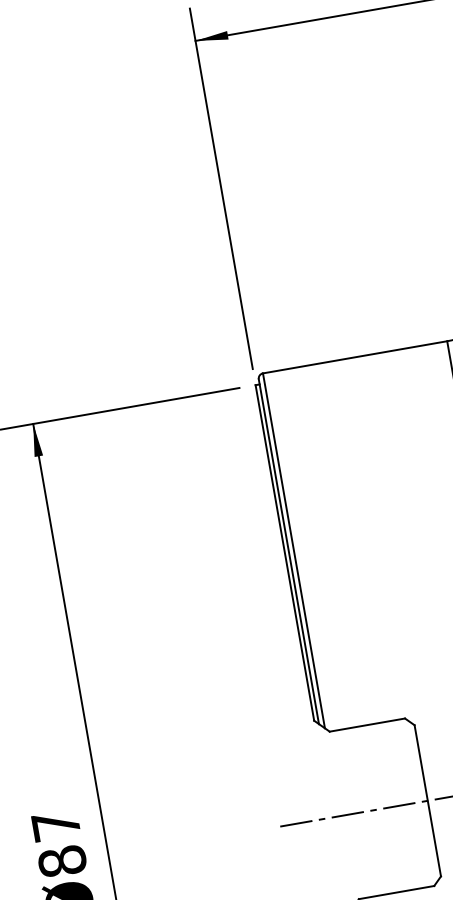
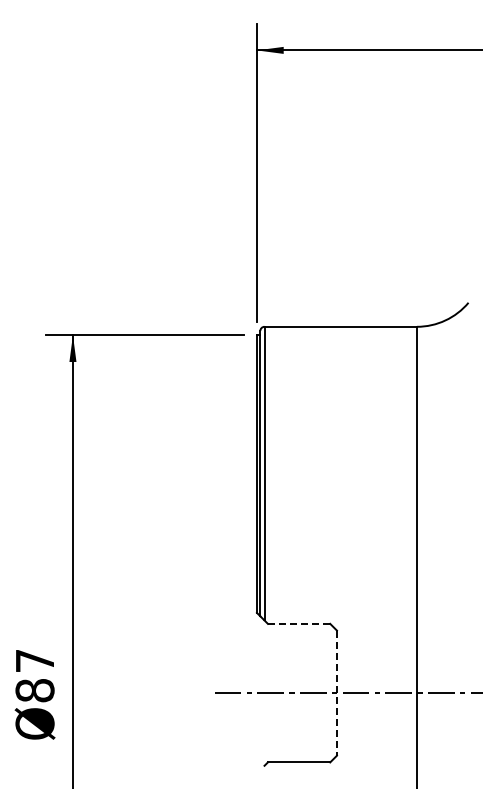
line: (366, 724) -> (298, 623), solid -> dashed
line: (427, 801) -> (336, 693), solid -> dashed

